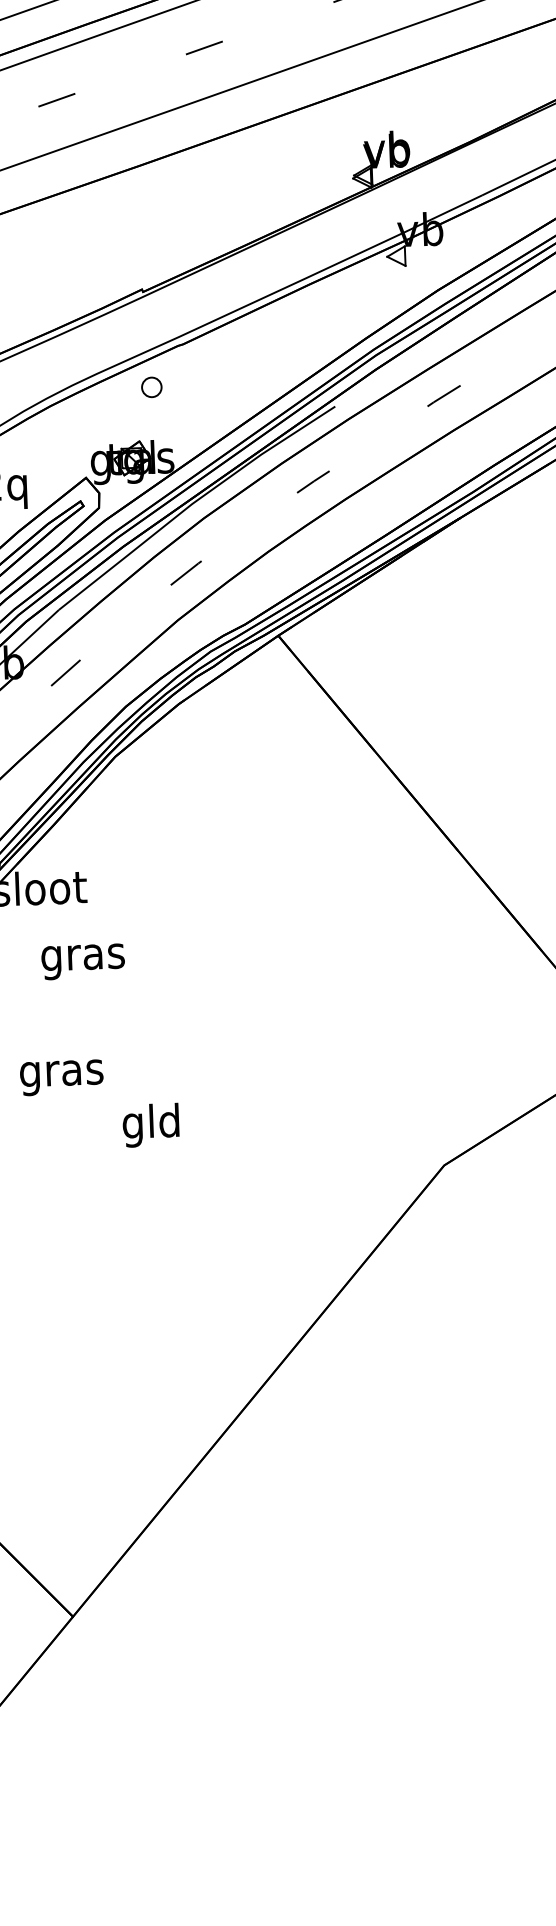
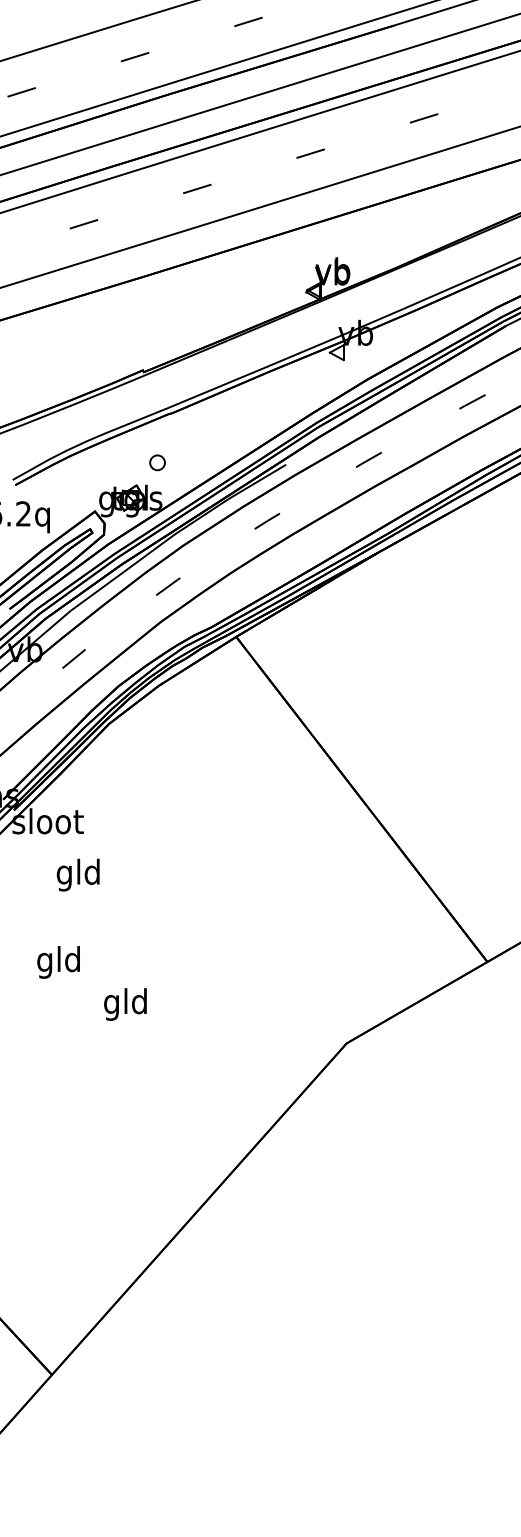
part: (151, 386) -> (157, 462), moved
text: (82, 956) -> (78, 874), gras -> gld
text: (60, 1073) -> (58, 962), gras -> gld

